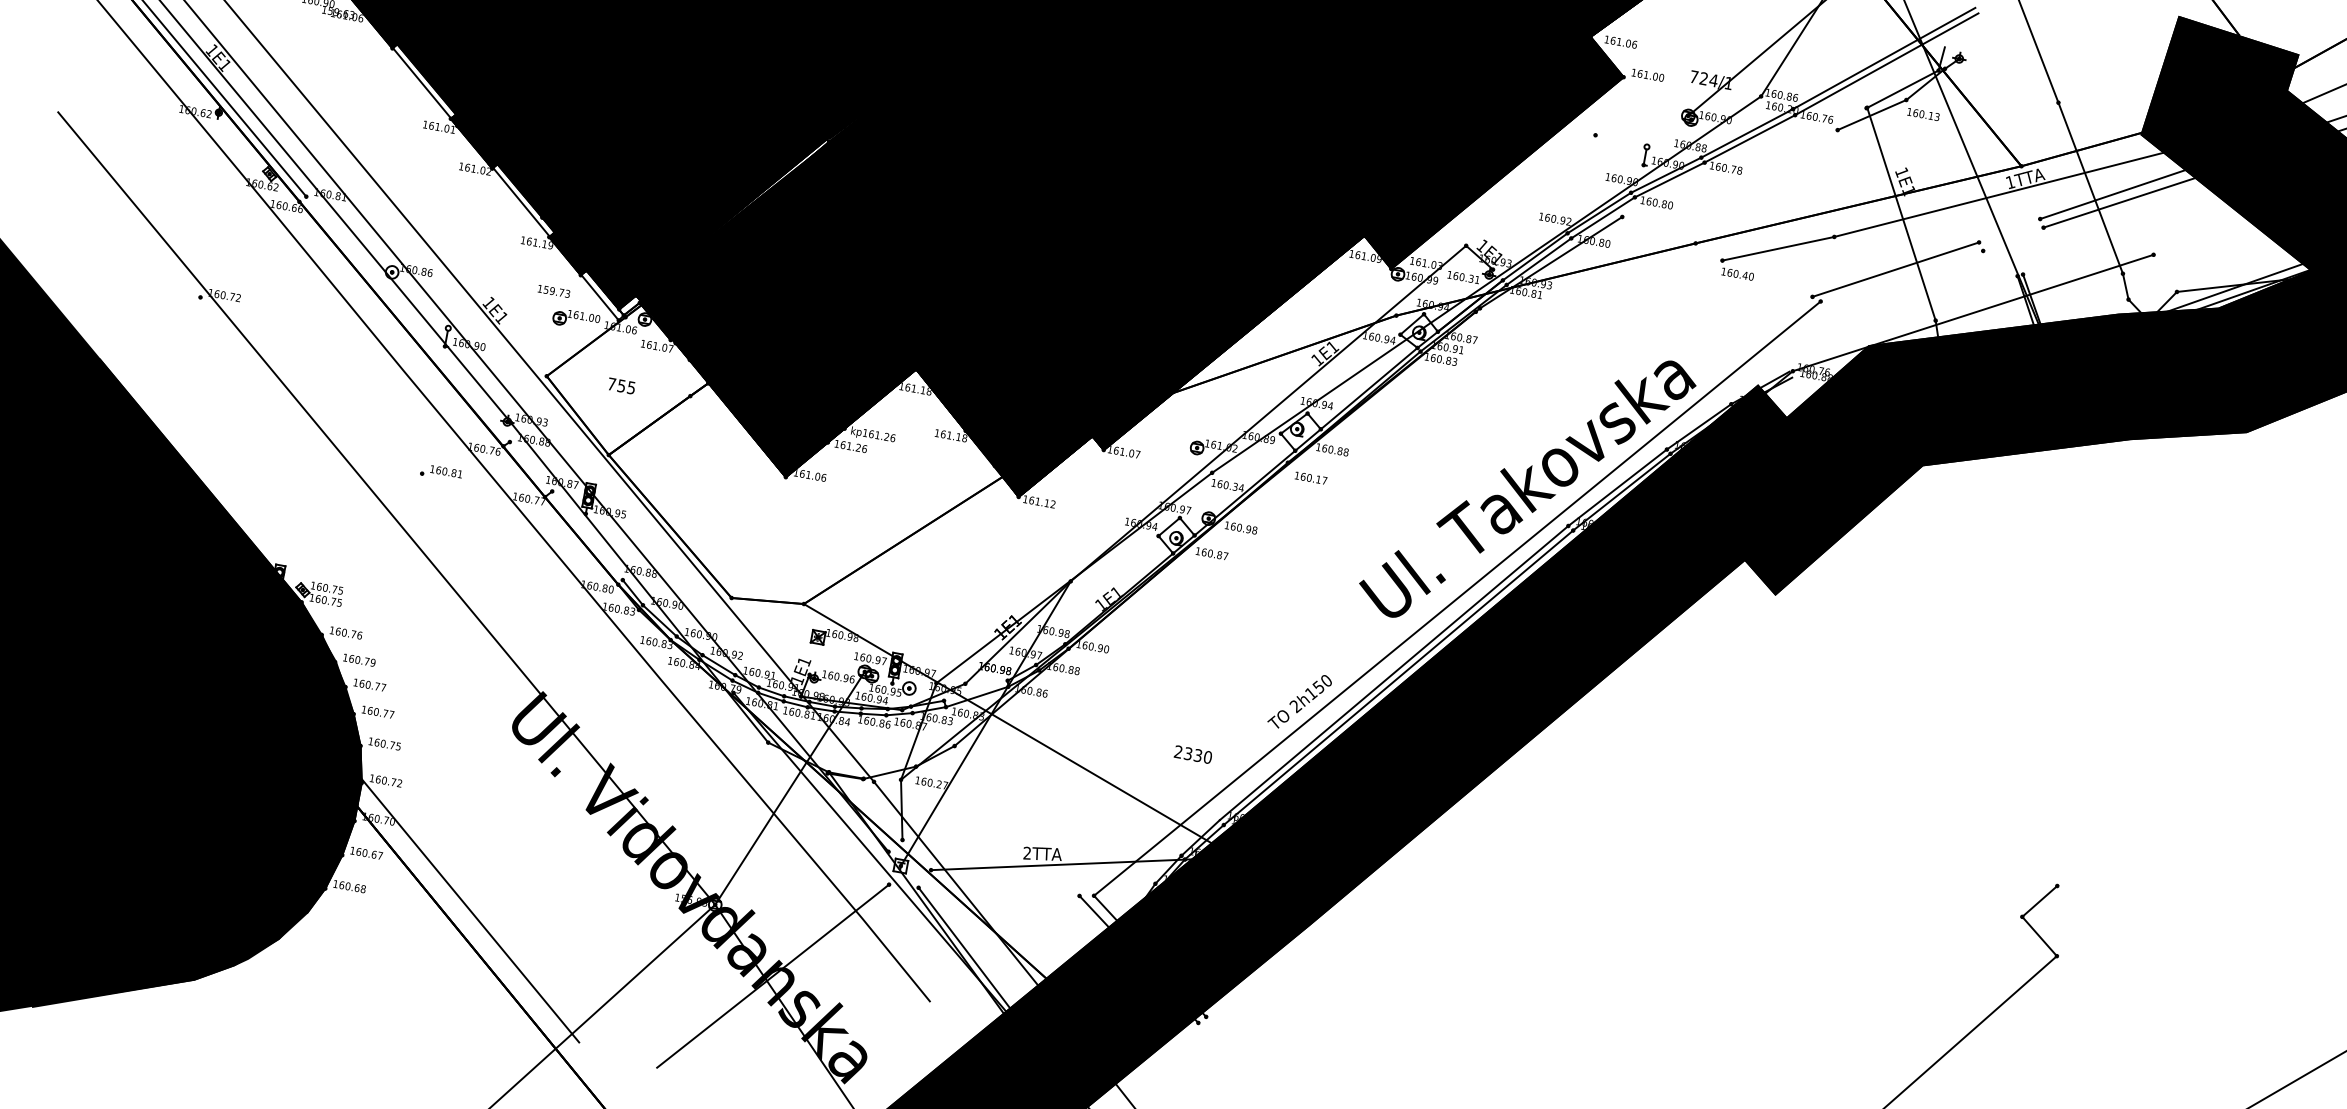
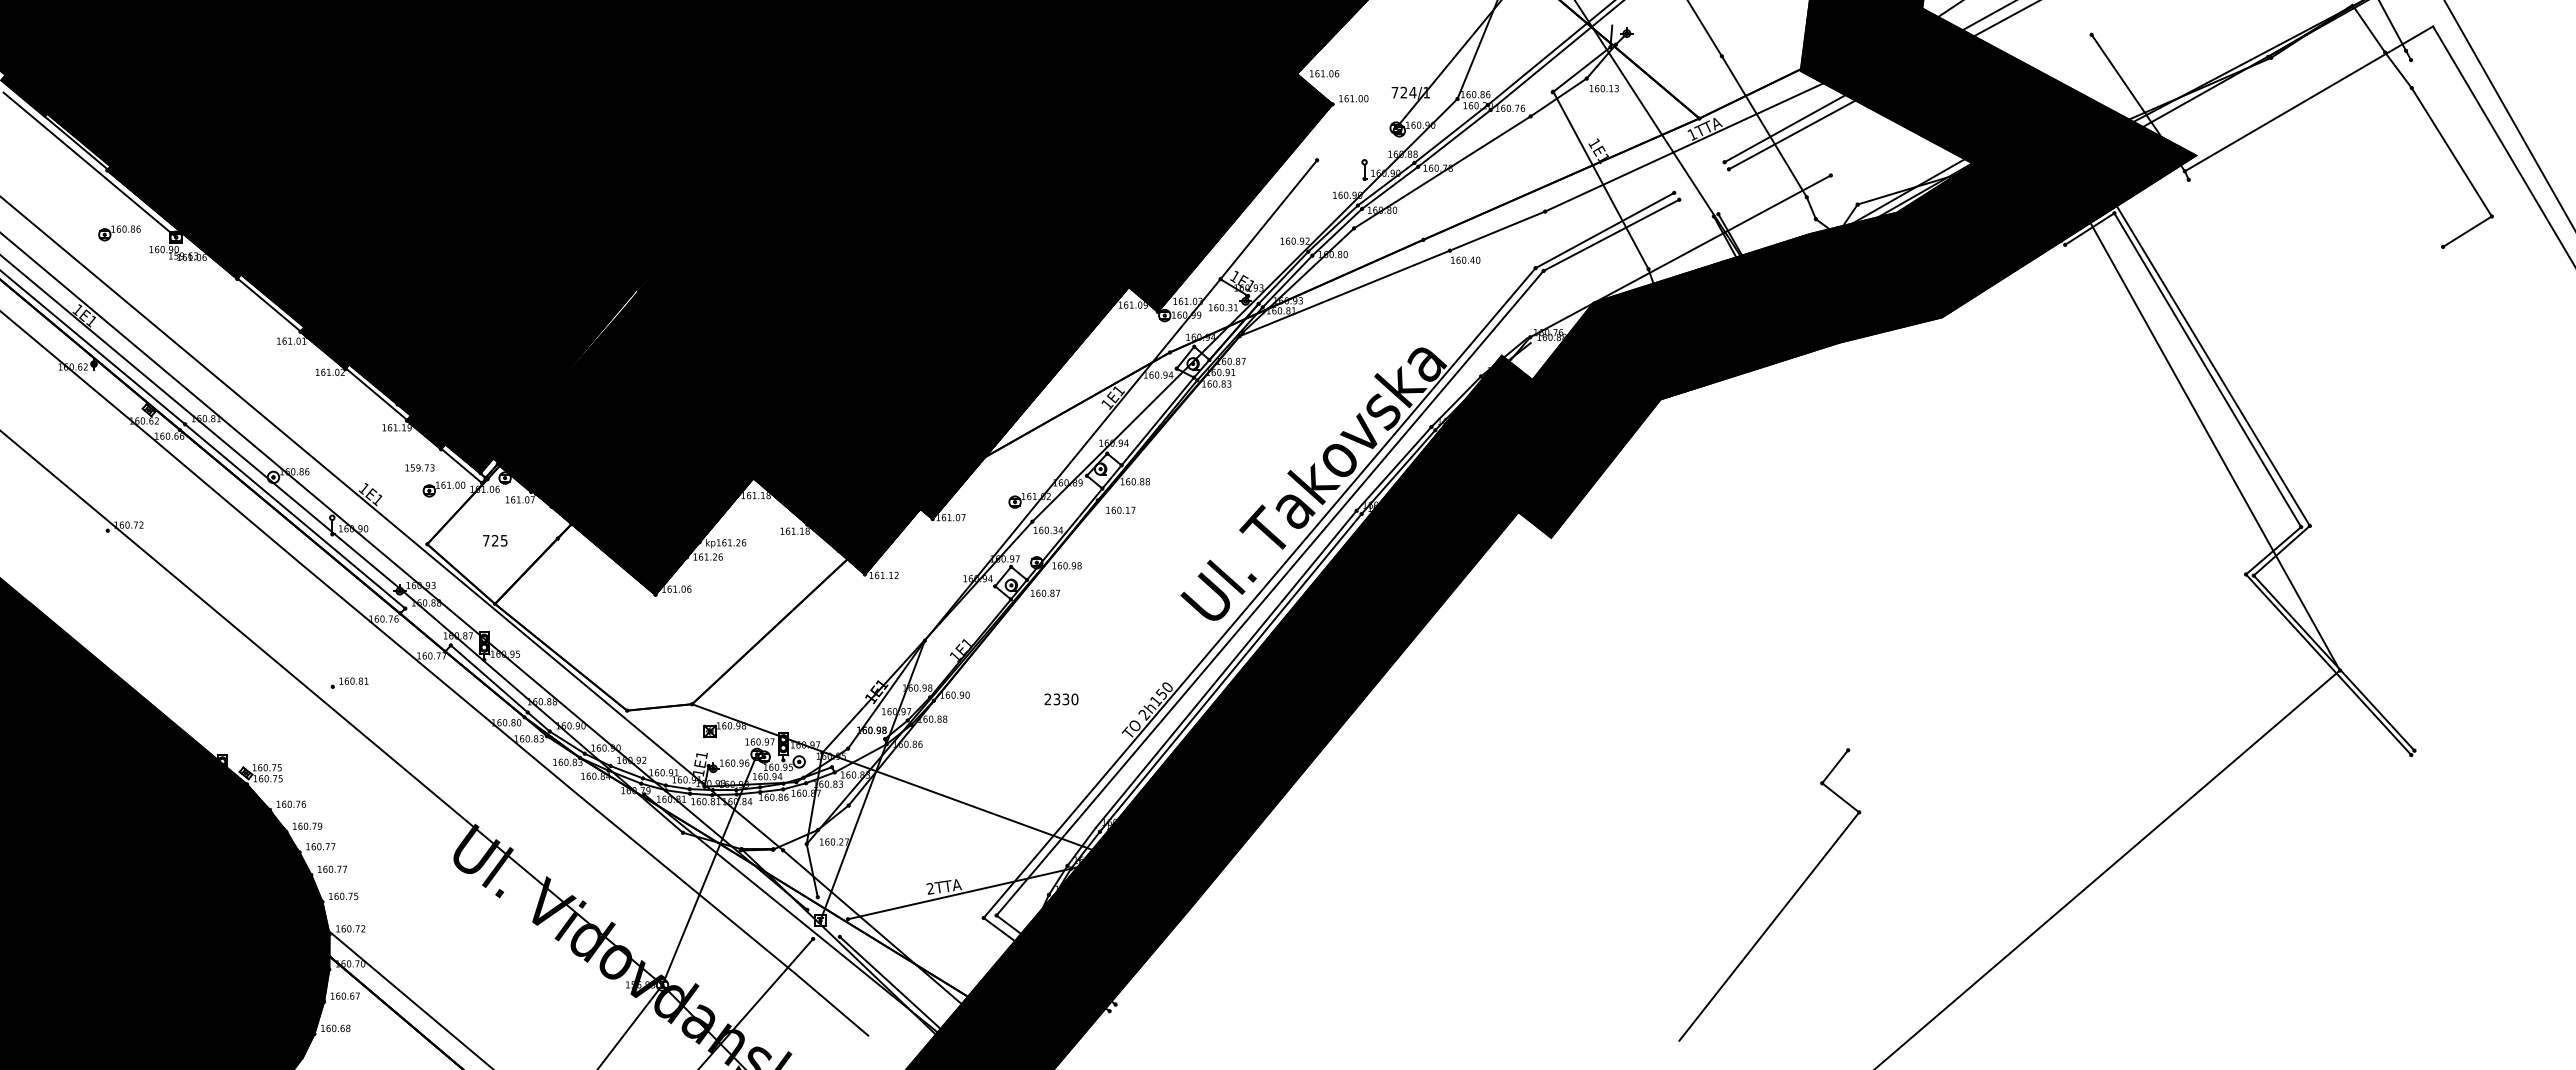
line: (1730, 173) -> (1442, 172), added
line: (1530, 190) -> (1268, 219), added
line: (1902, 275) -> (1611, 234), added
line: (1598, 286) -> (1344, 293), added
line: (408, 319) -> (295, 516), added
text: (620, 385) -> (494, 540), 755 -> 725
part: (441, 472) -> (349, 682), moved
line: (586, 535) -> (488, 678), added
line: (1445, 596) -> (1259, 593), added
text: (1193, 754) -> (1061, 699), moved

